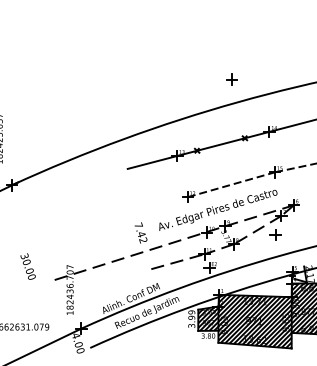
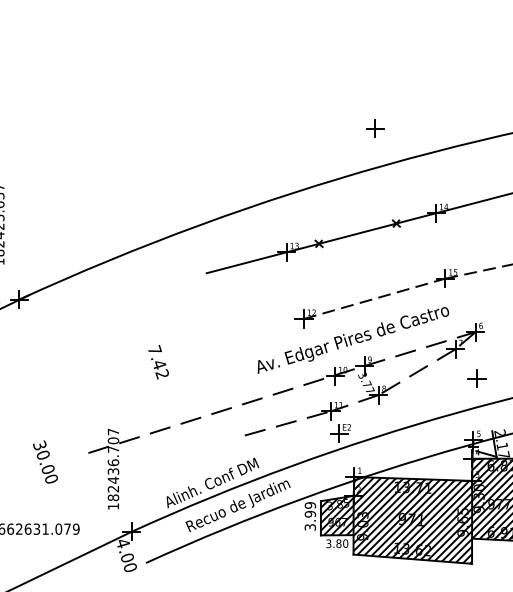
text: (140, 232) -> (157, 361), moved
part: (275, 234) -> (476, 377), moved
text: (27, 266) -> (44, 461), moved

